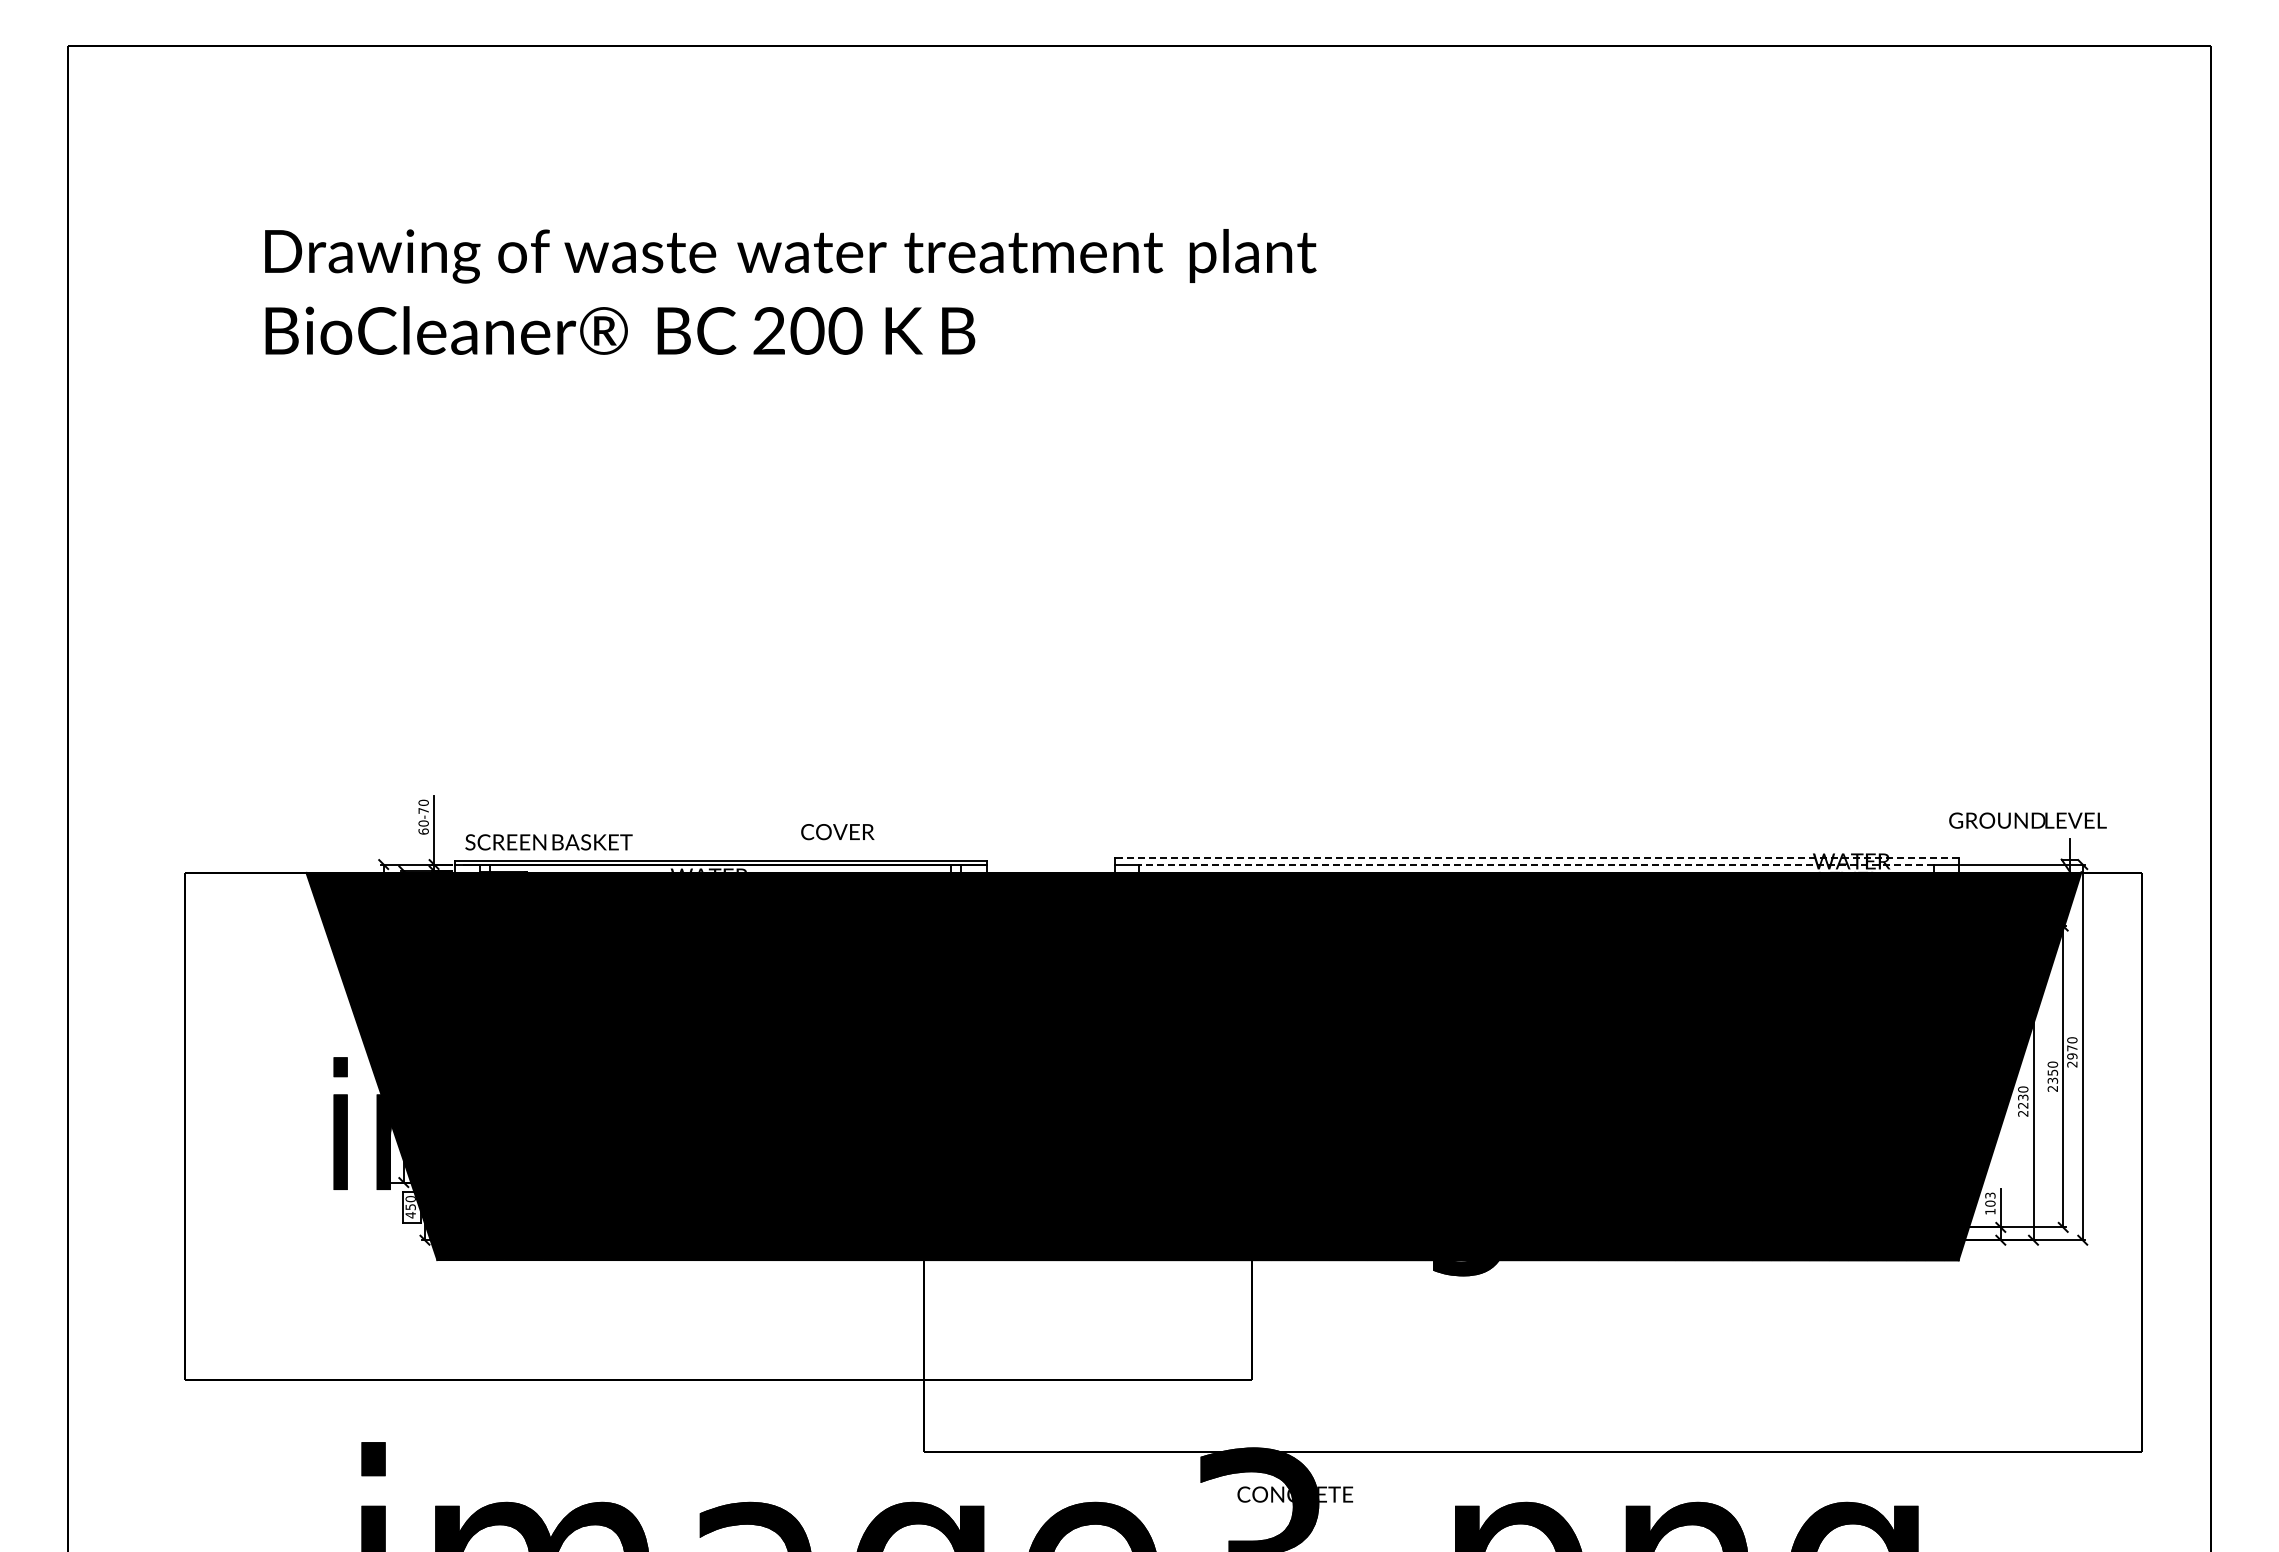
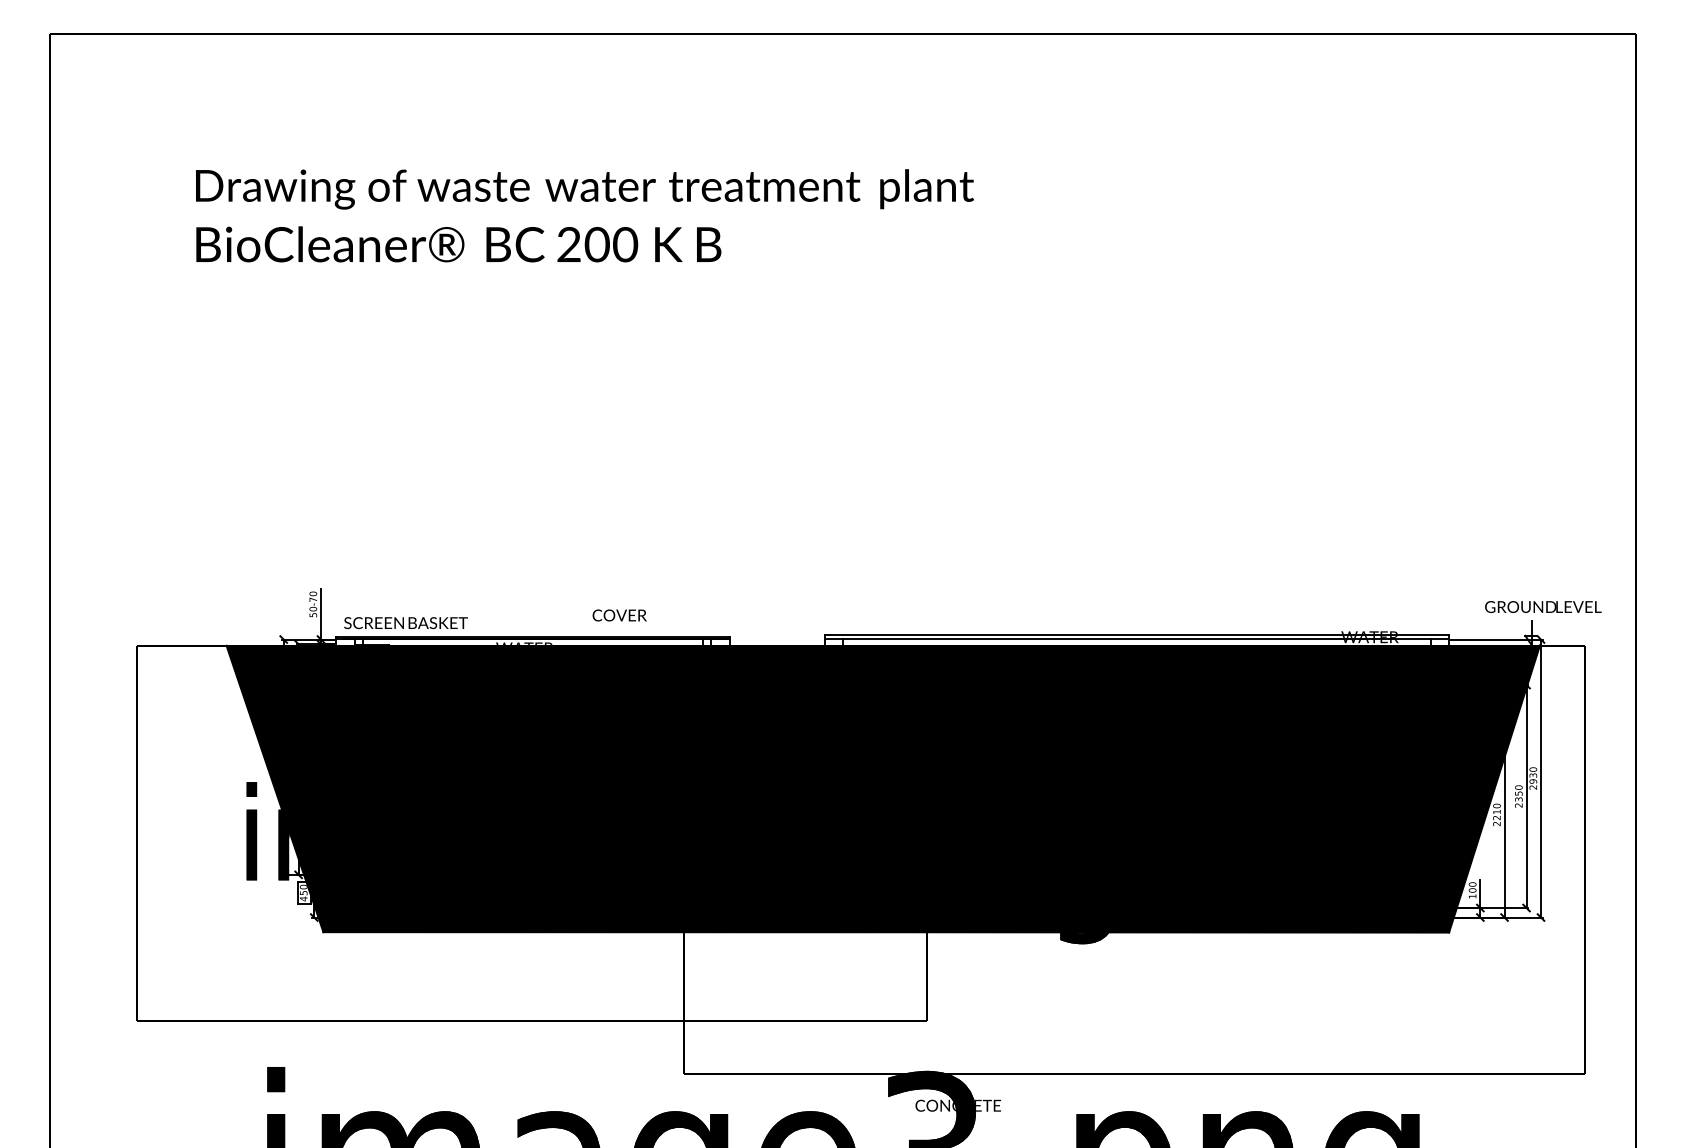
text: (2027, 820) -> (1543, 606), moved
text: (423, 831) -> (313, 615), 60-70 -> 50-70
line: (1539, 858) -> (1139, 635), dashed -> solid
line: (1536, 864) -> (1136, 639), dashed -> solid
text: (2072, 1048) -> (1533, 775), 2970 -> 2930
text: (2023, 1097) -> (1497, 811), 2230 -> 2210
text: (1990, 1195) -> (1472, 884), 103 -> 100

